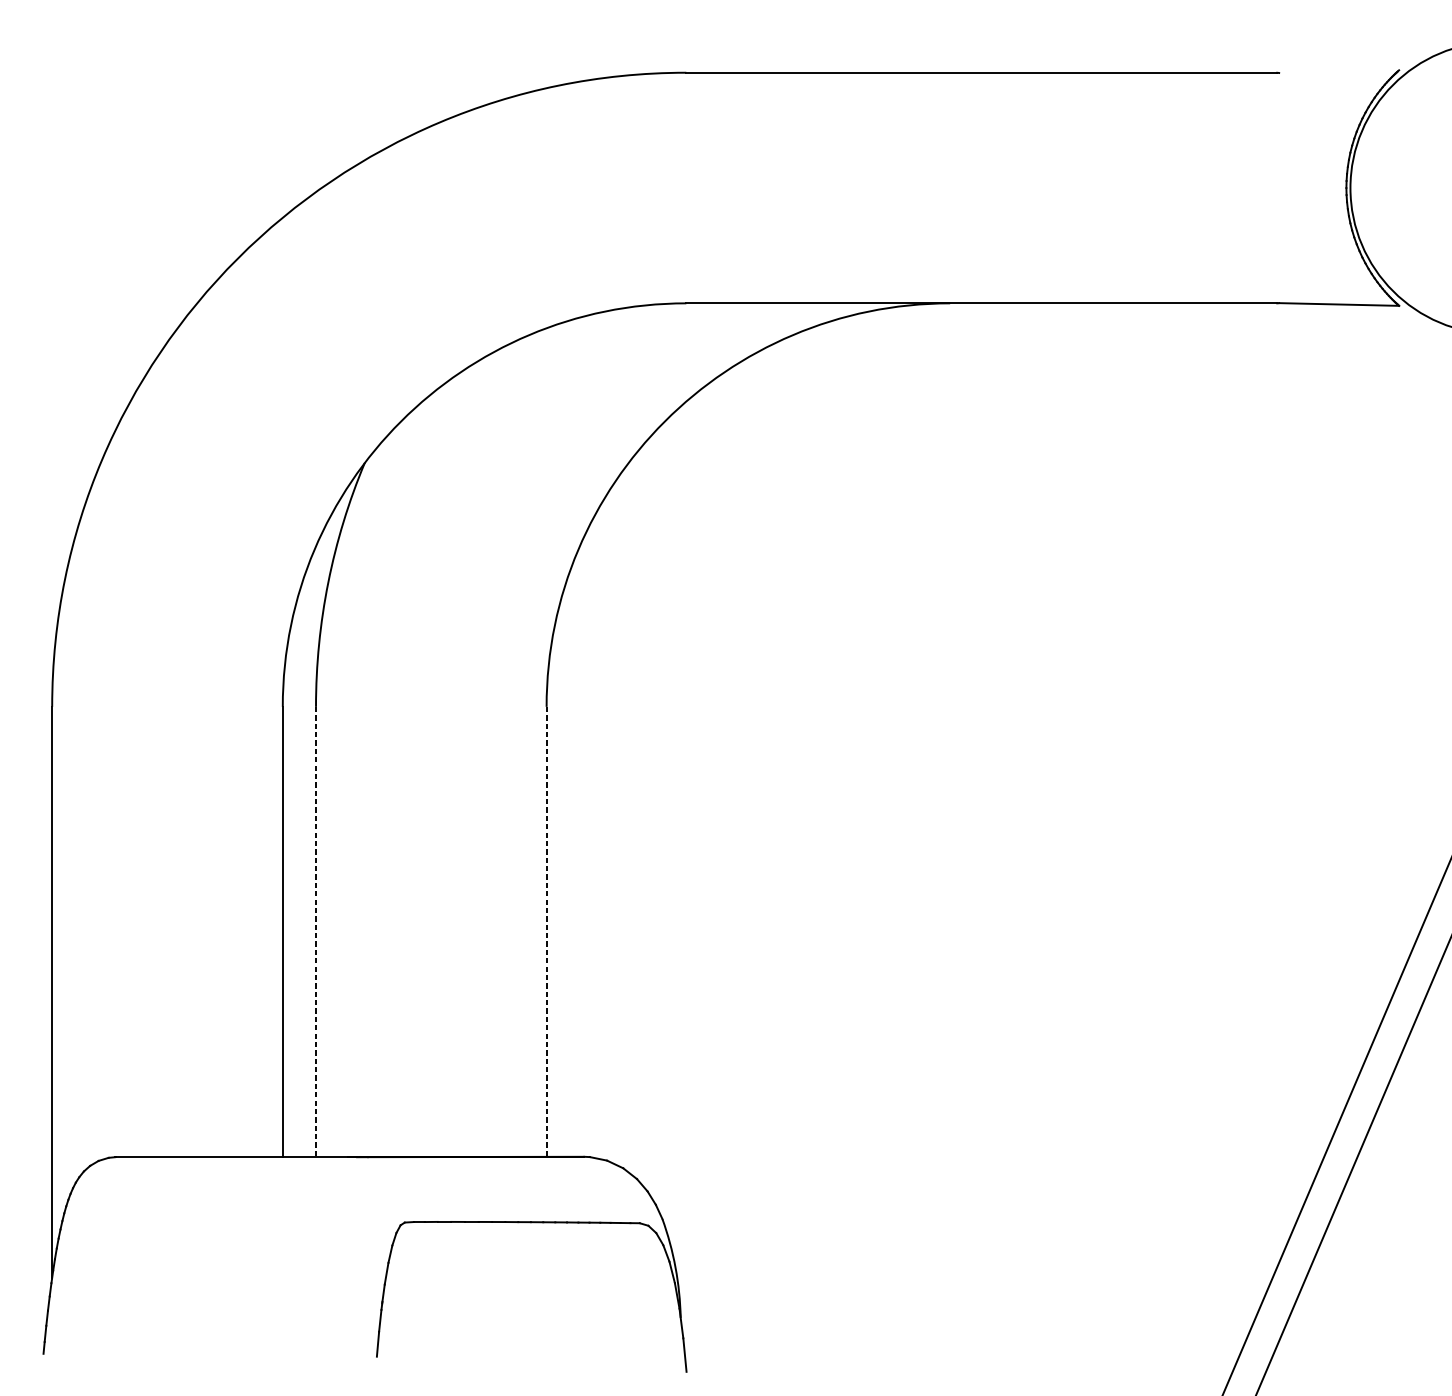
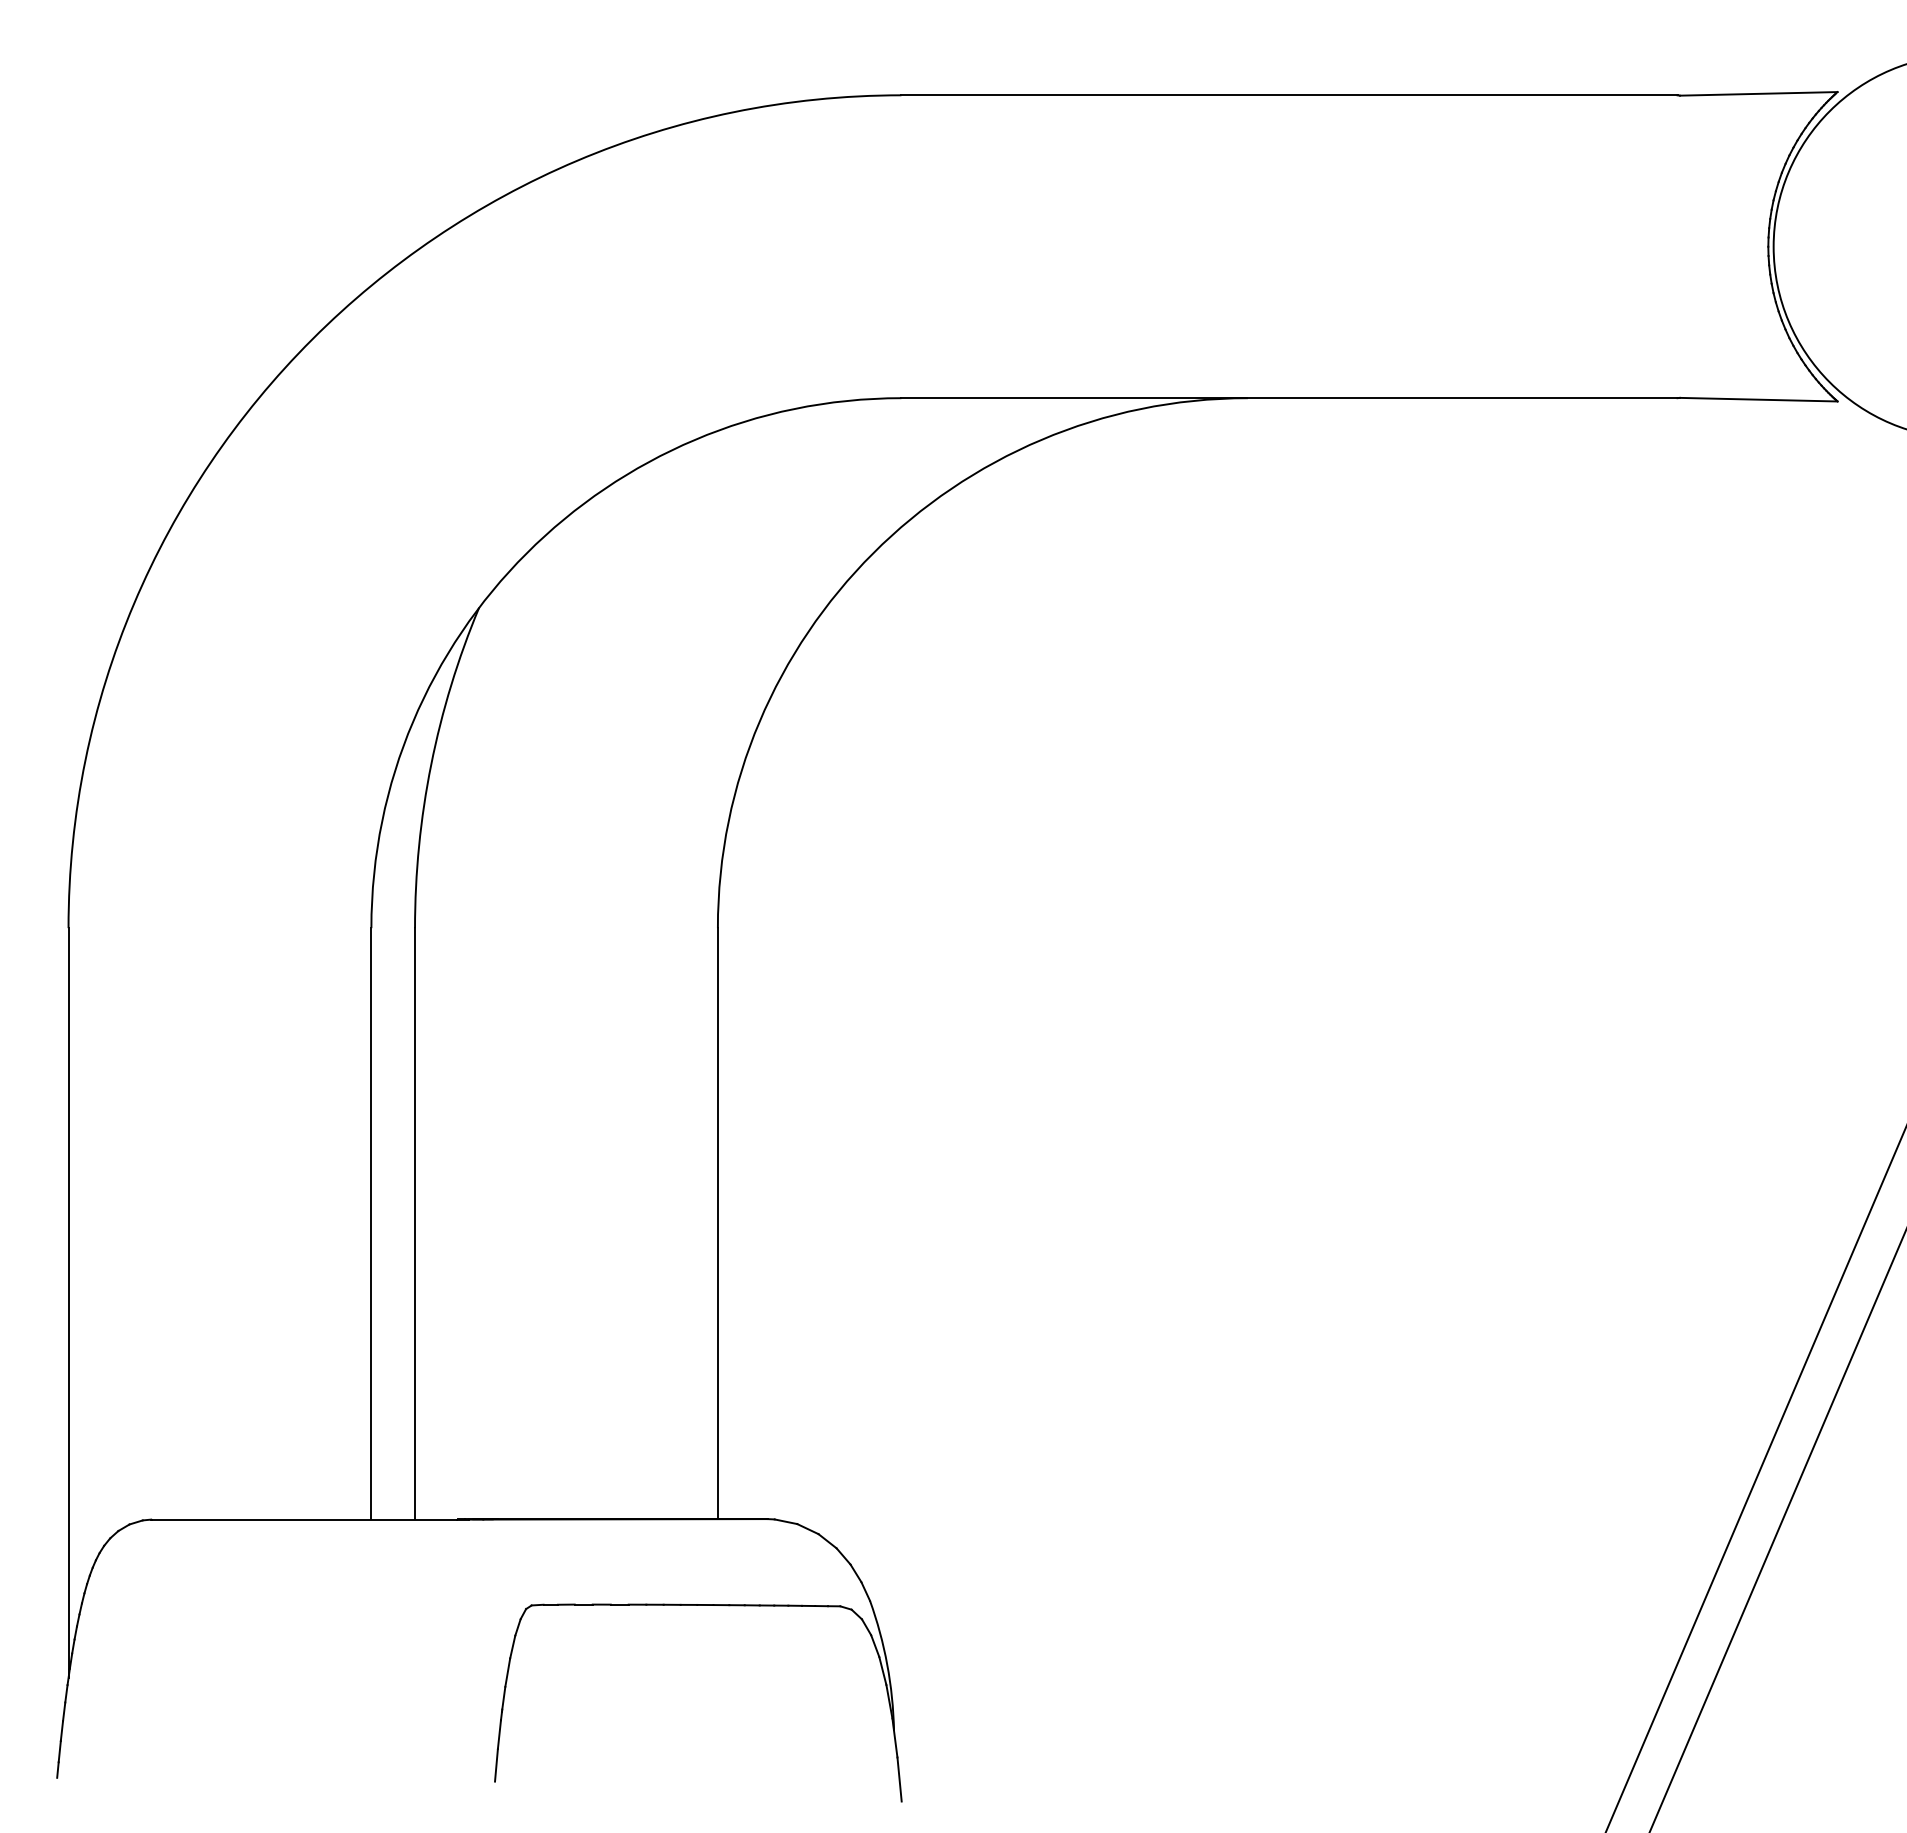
line: (1338, 71) -> (1758, 93), added
line: (316, 932) -> (415, 1224), dashed -> solid
line: (546, 932) -> (717, 1224), dashed -> solid

